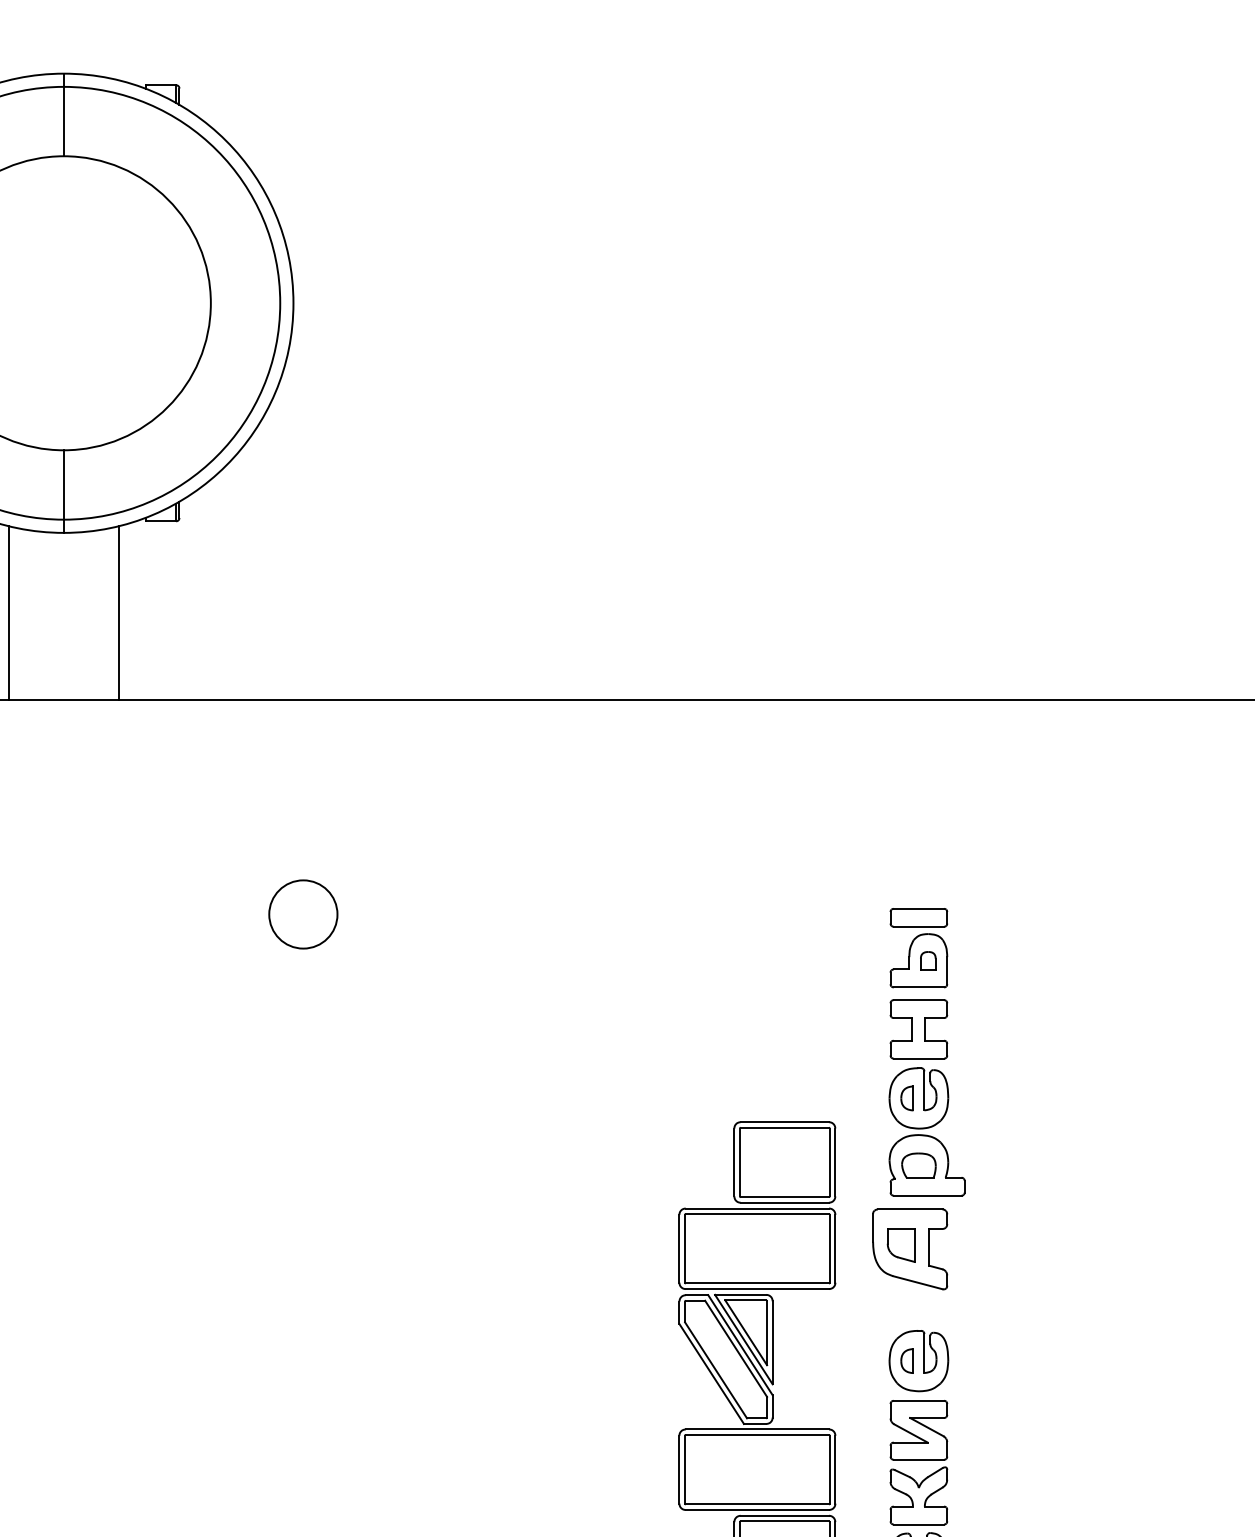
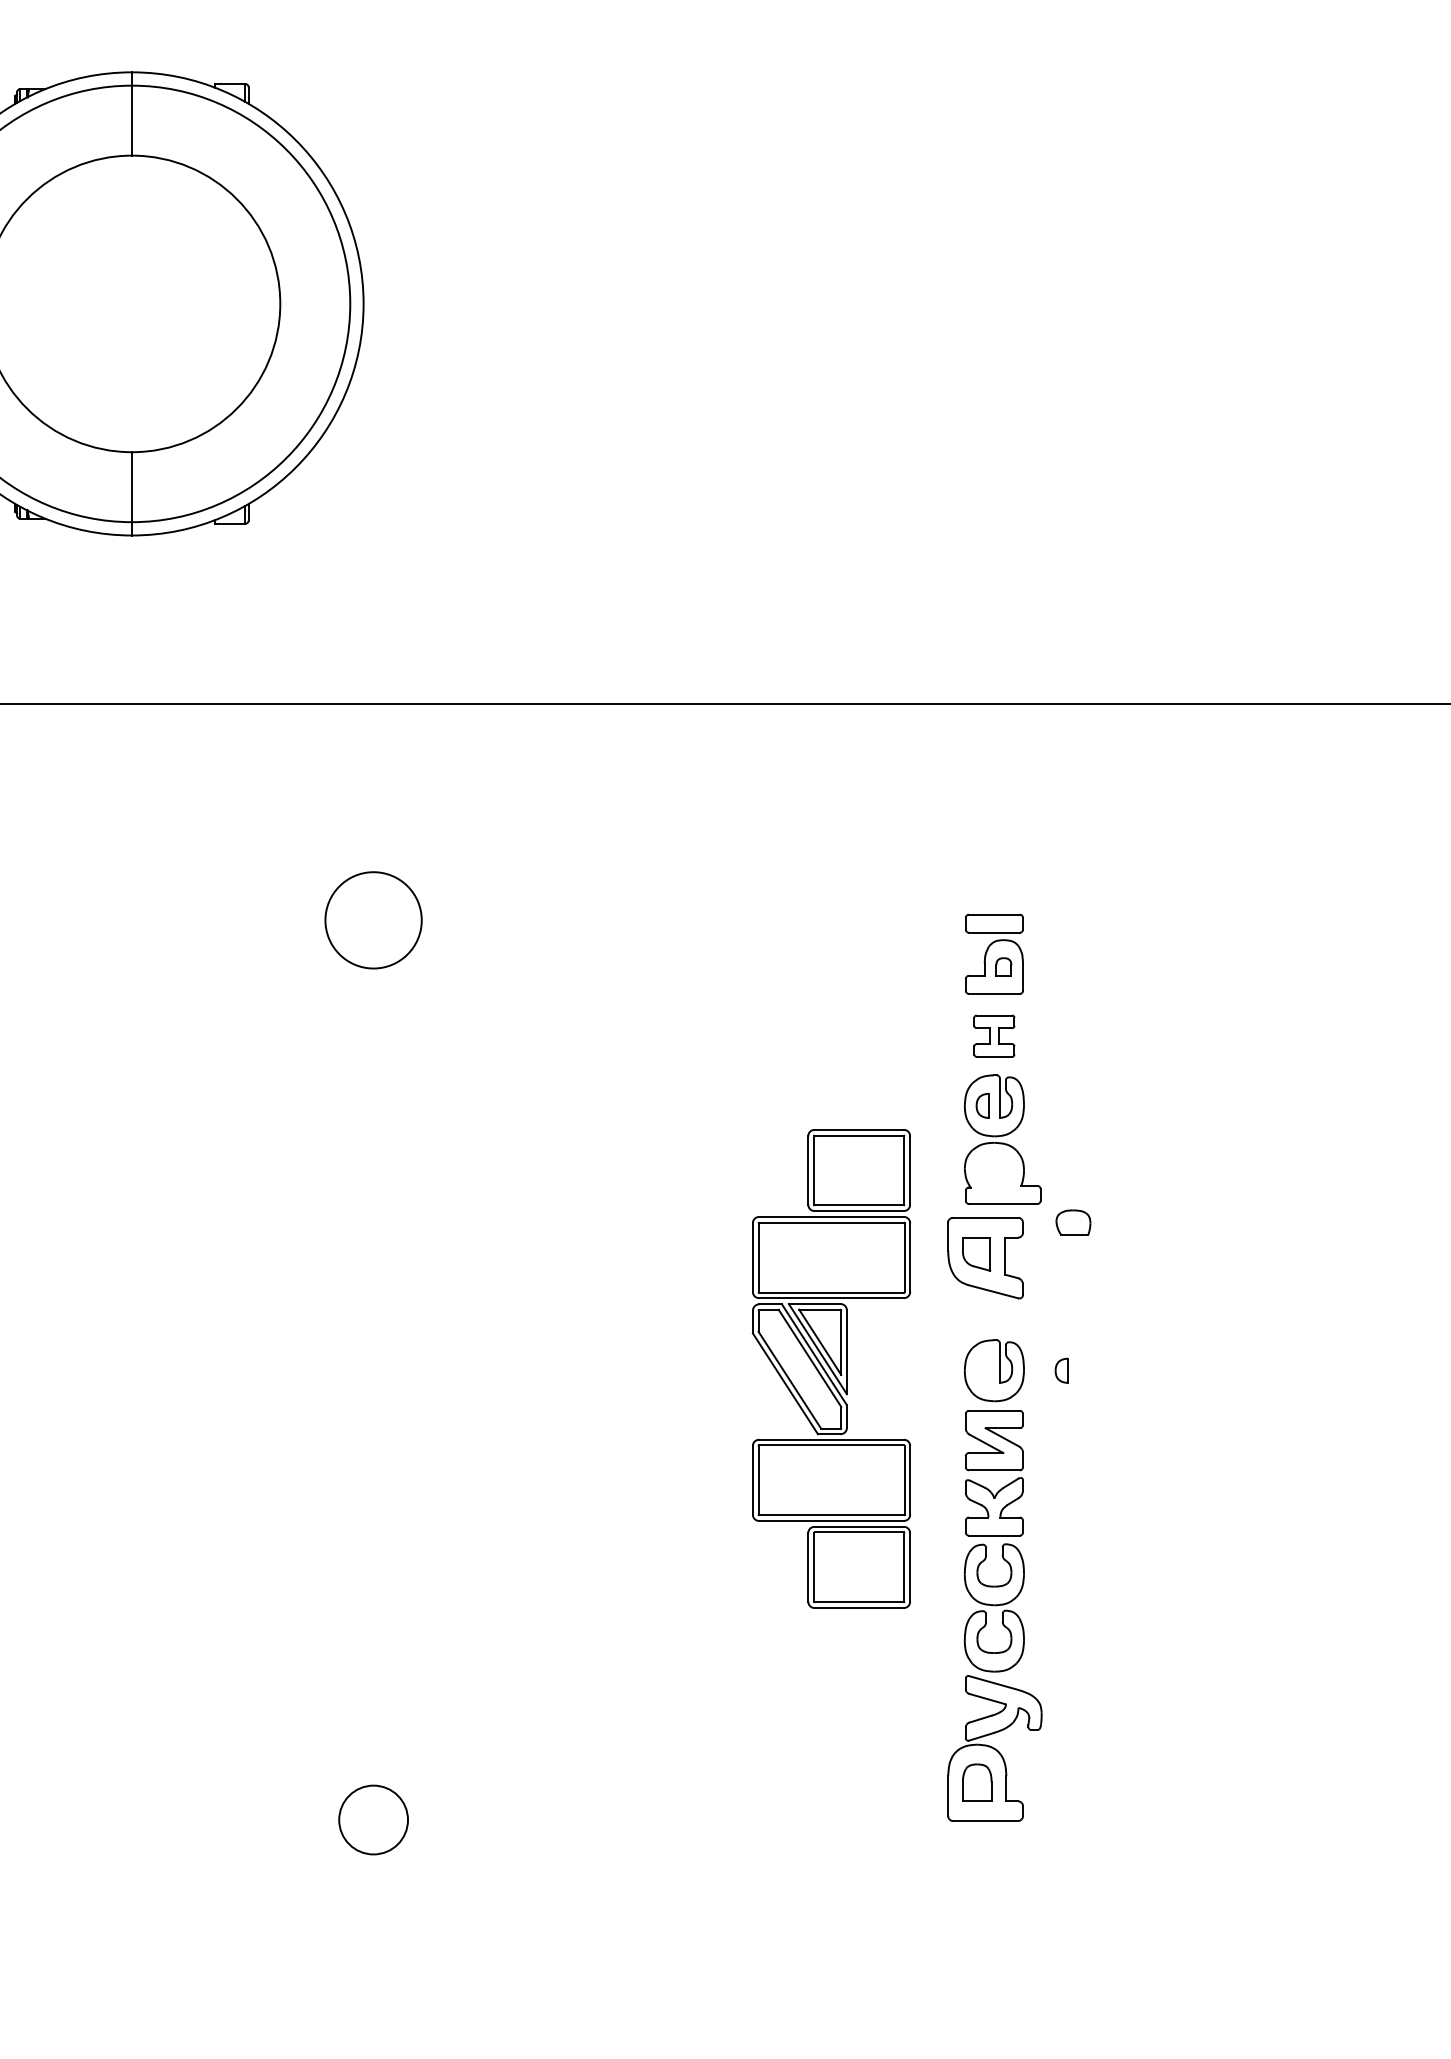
line: (8, 612) -> (76, 615), removed
line: (118, 612) -> (187, 615), removed
circle: (303, 913) -> (373, 919), size x1.4
part: (918, 1028) -> (994, 1035), size x0.7
part: (918, 1165) -> (1073, 1222), moved
part: (907, 1360) -> (1061, 1370), moved

